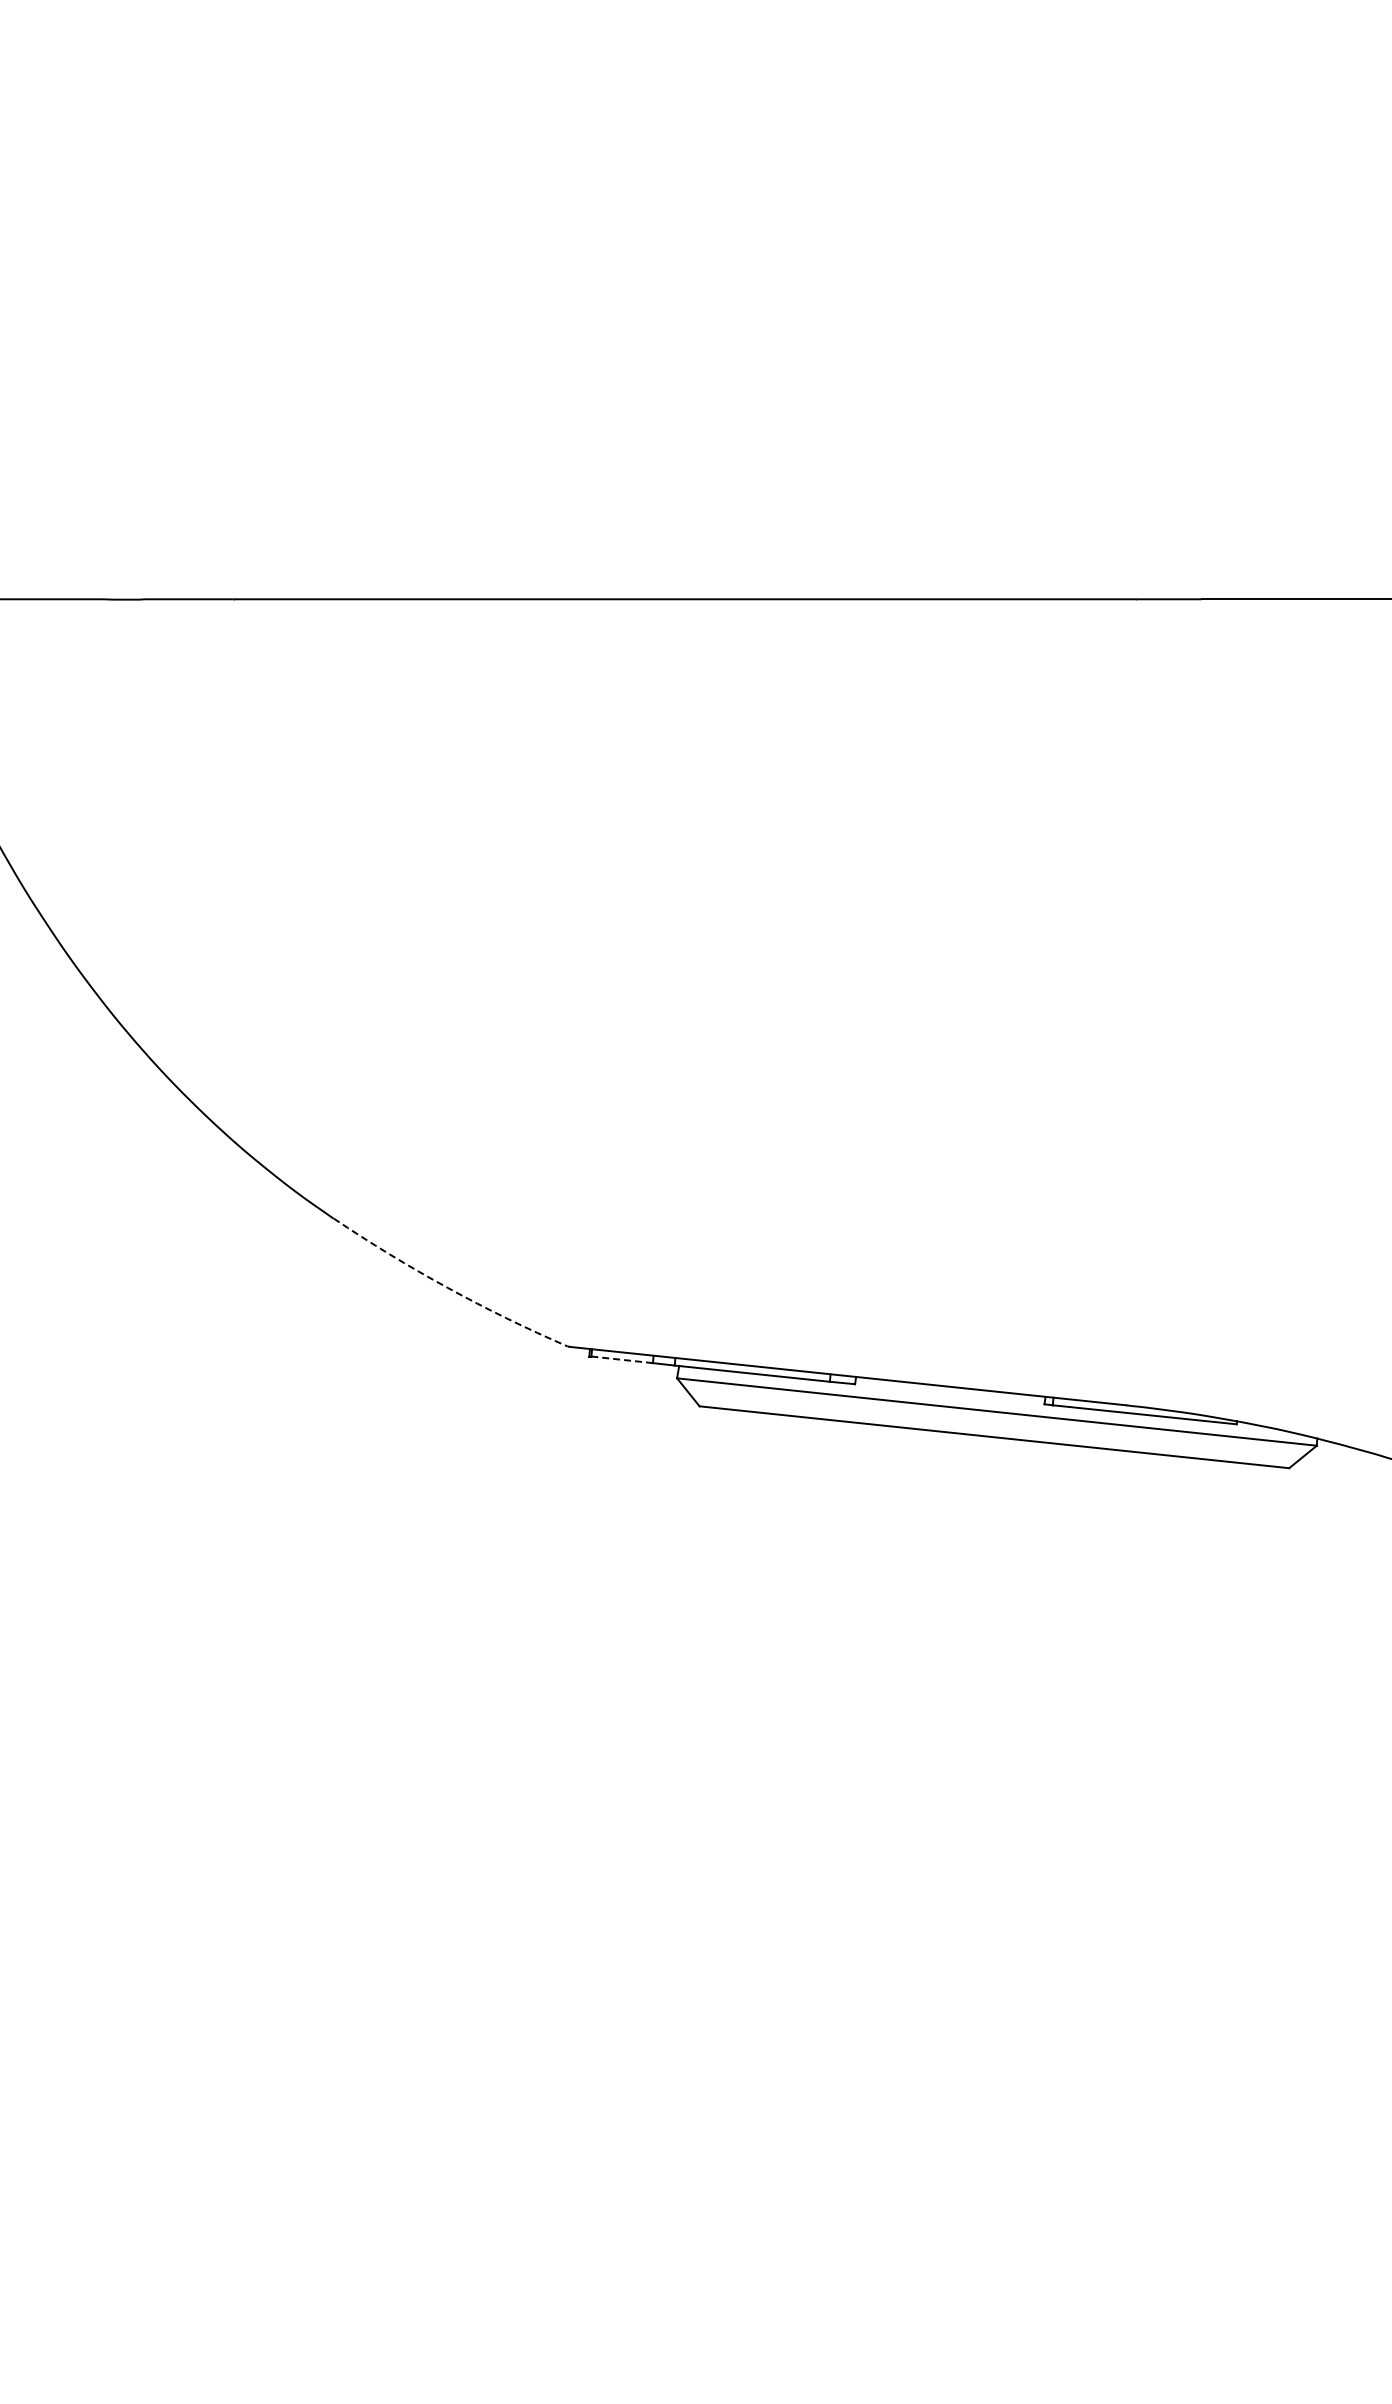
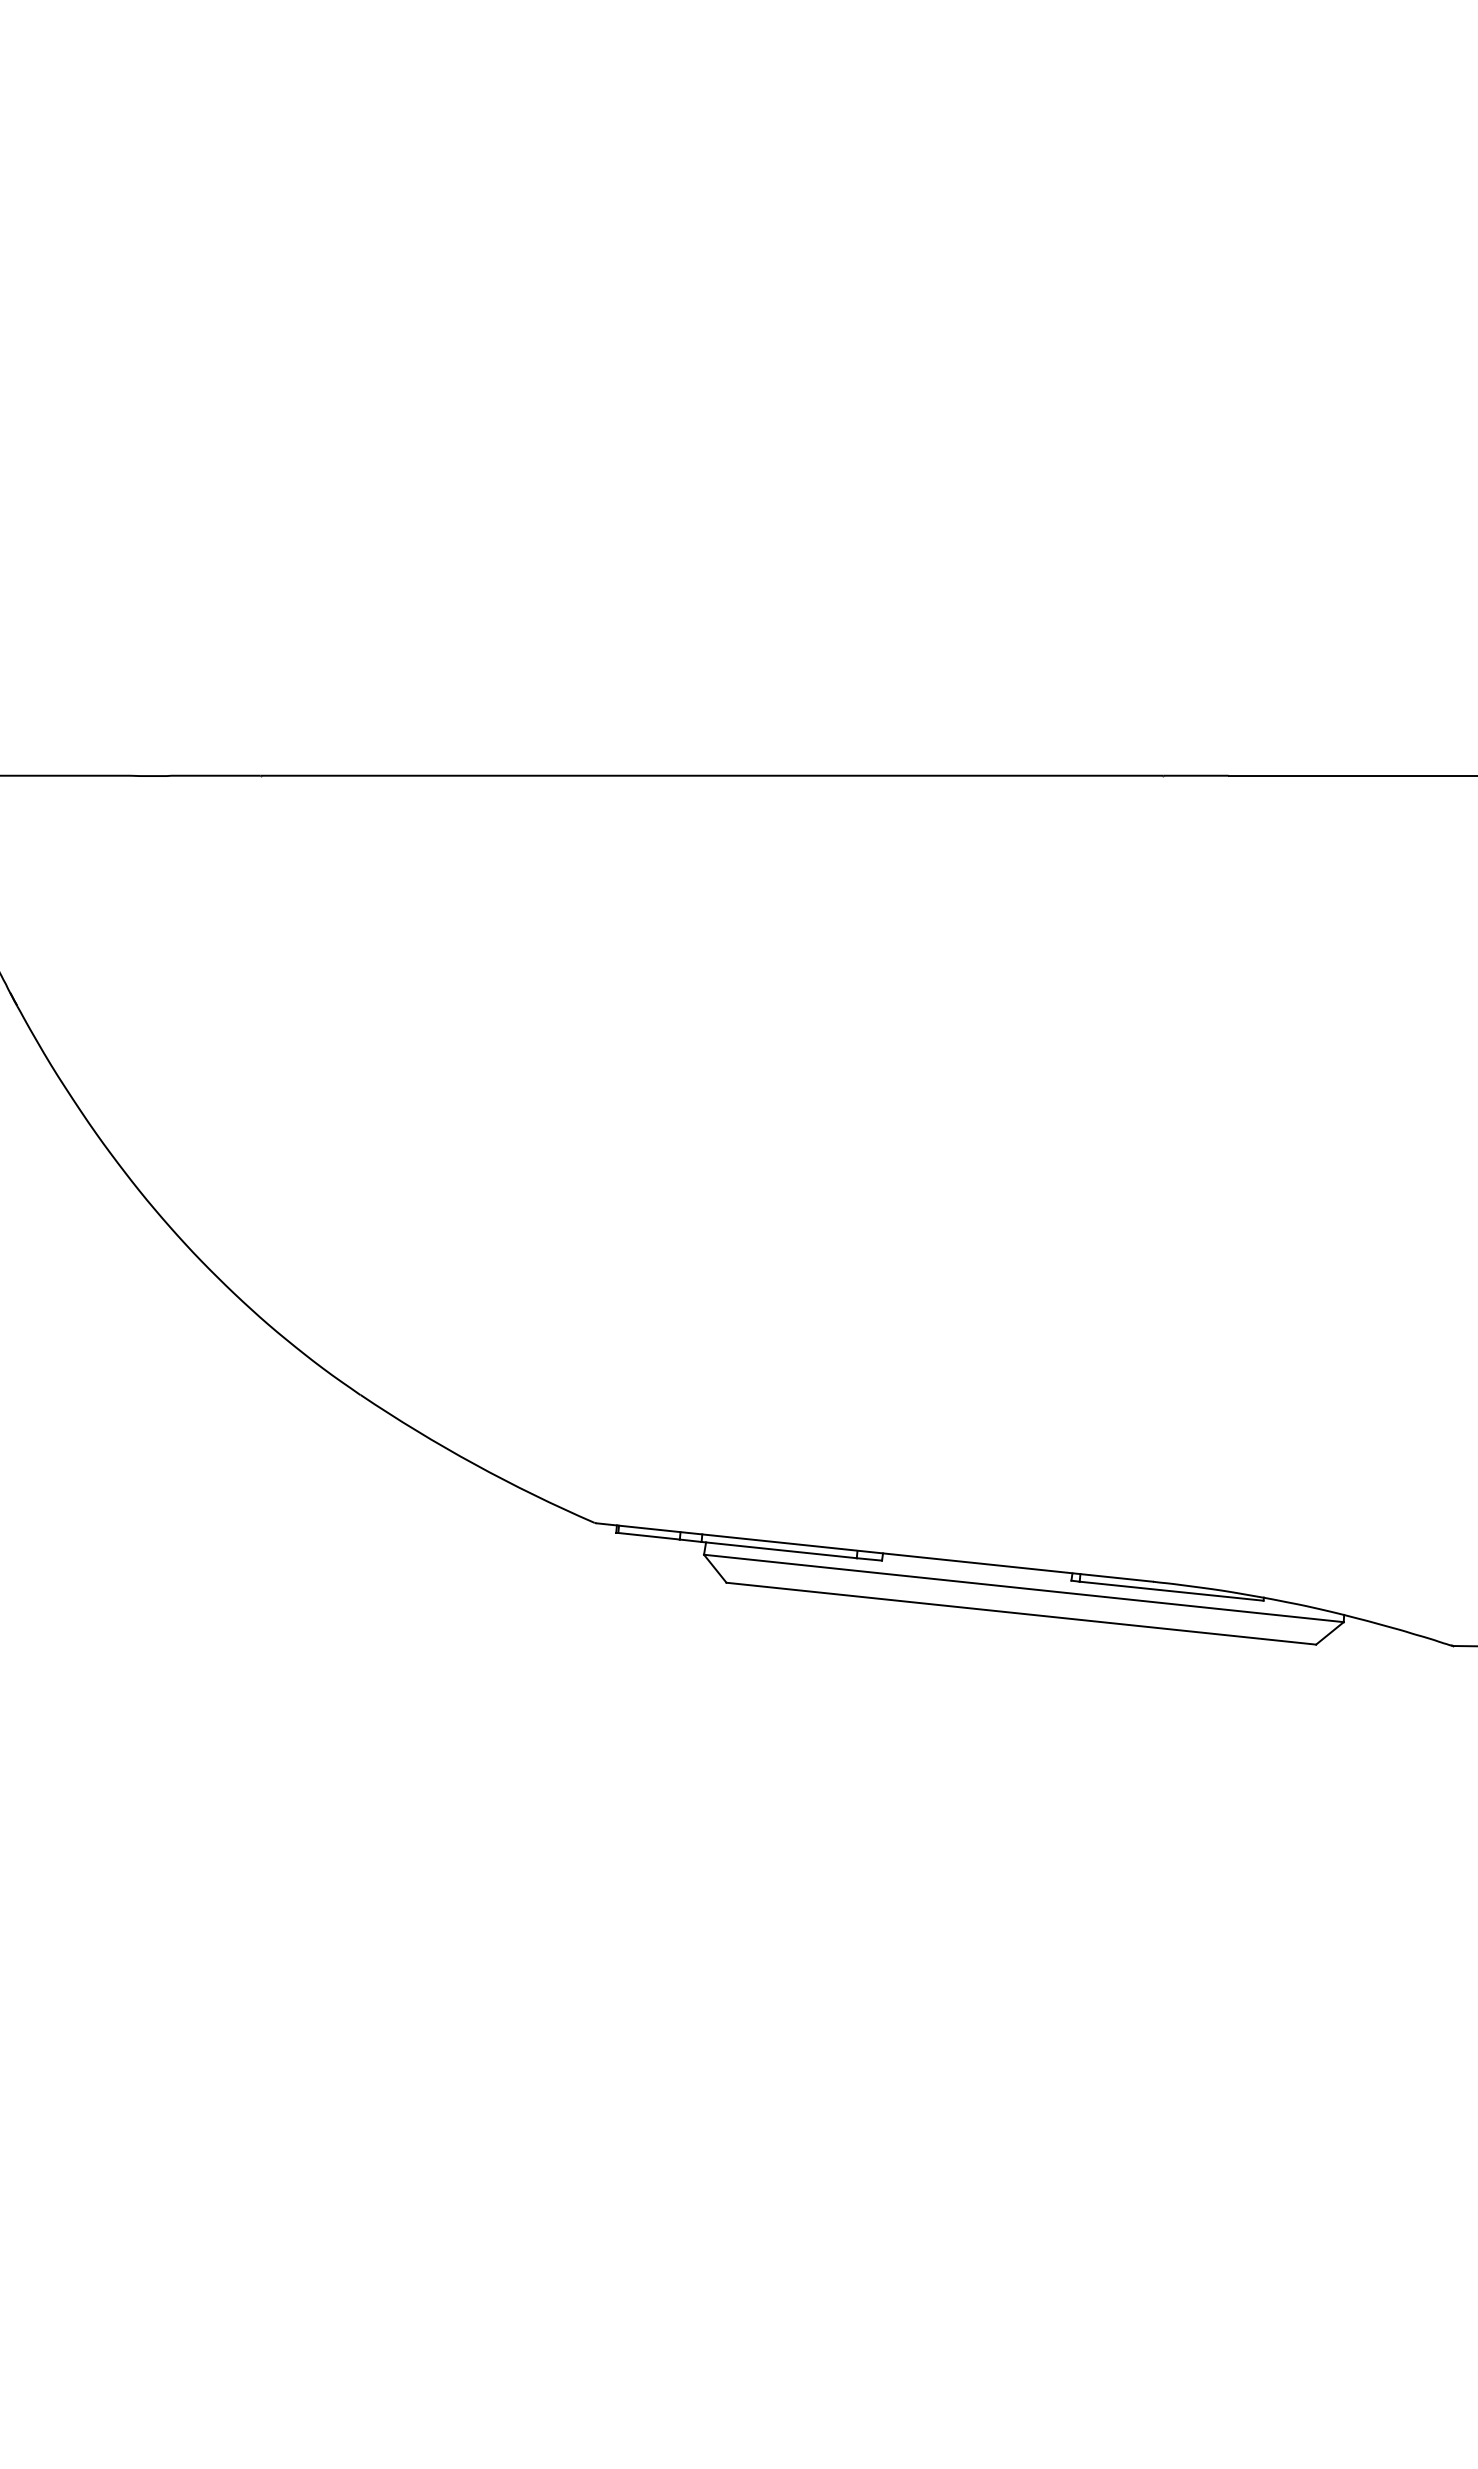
arc: (447, 1288) -> (474, 1464), dashed -> solid
line: (622, 1360) -> (649, 1536), dashed -> solid

